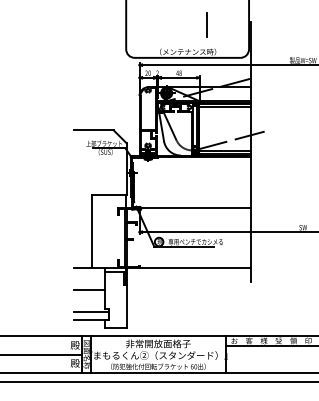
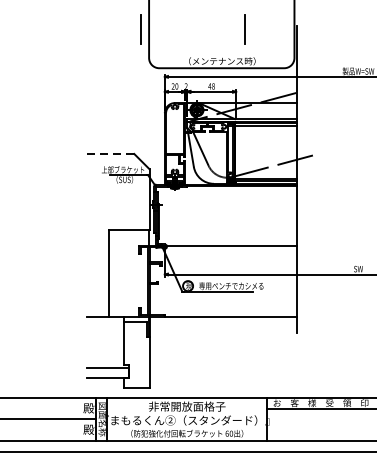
line: (118, 24) -> (139, 28), added
line: (93, 130) -> (110, 154), solid -> dashed
line: (89, 289) -> (105, 342), removed

